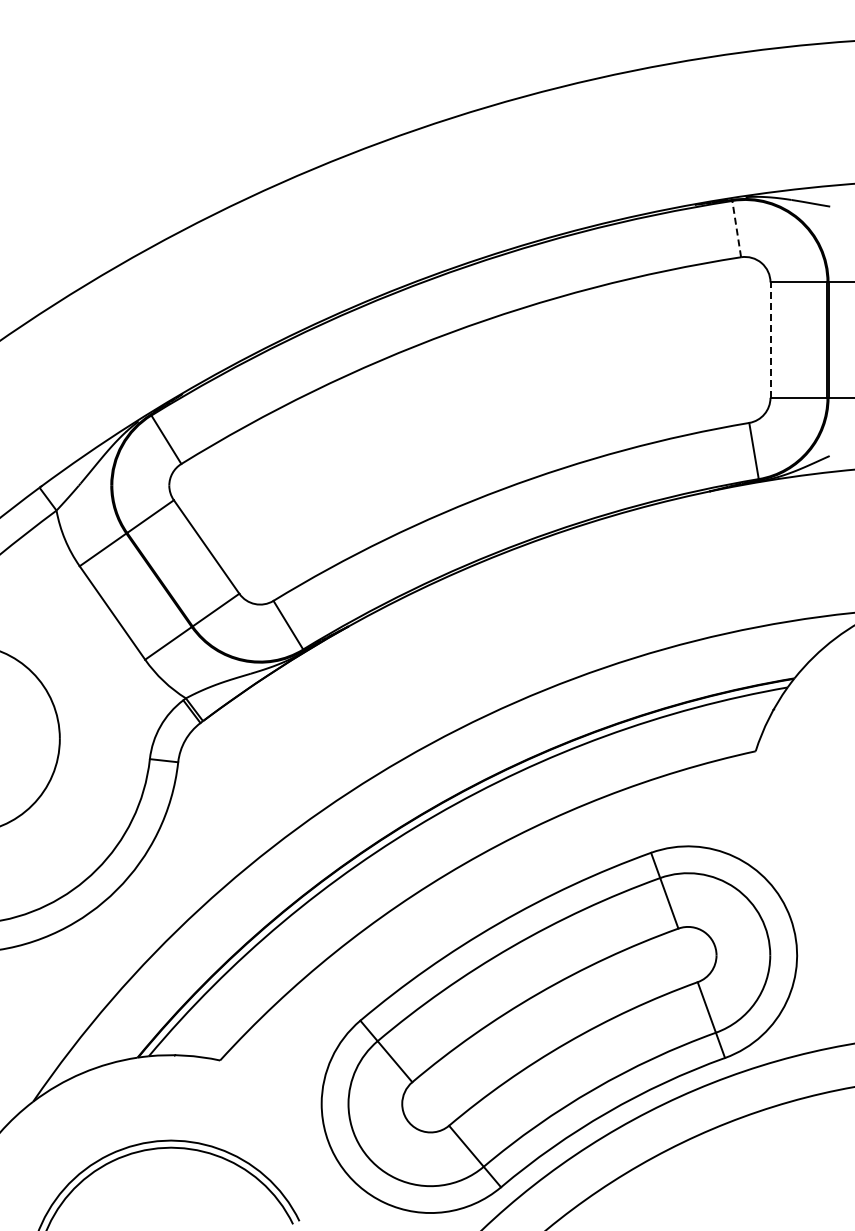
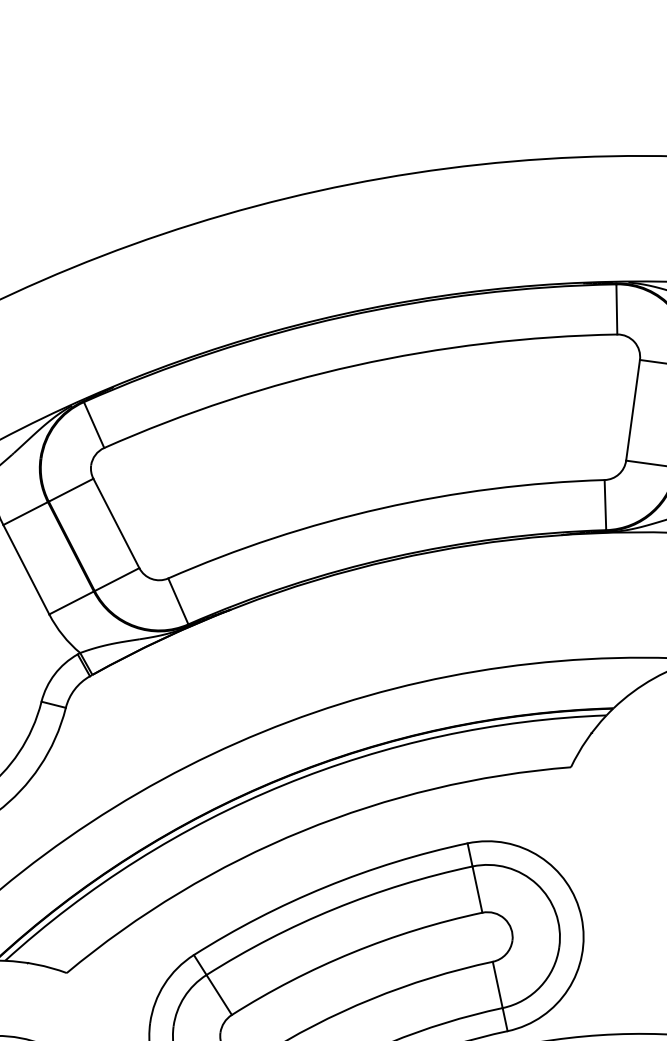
line: (736, 228) -> (616, 308), dashed -> solid
line: (770, 340) -> (633, 410), dashed -> solid

